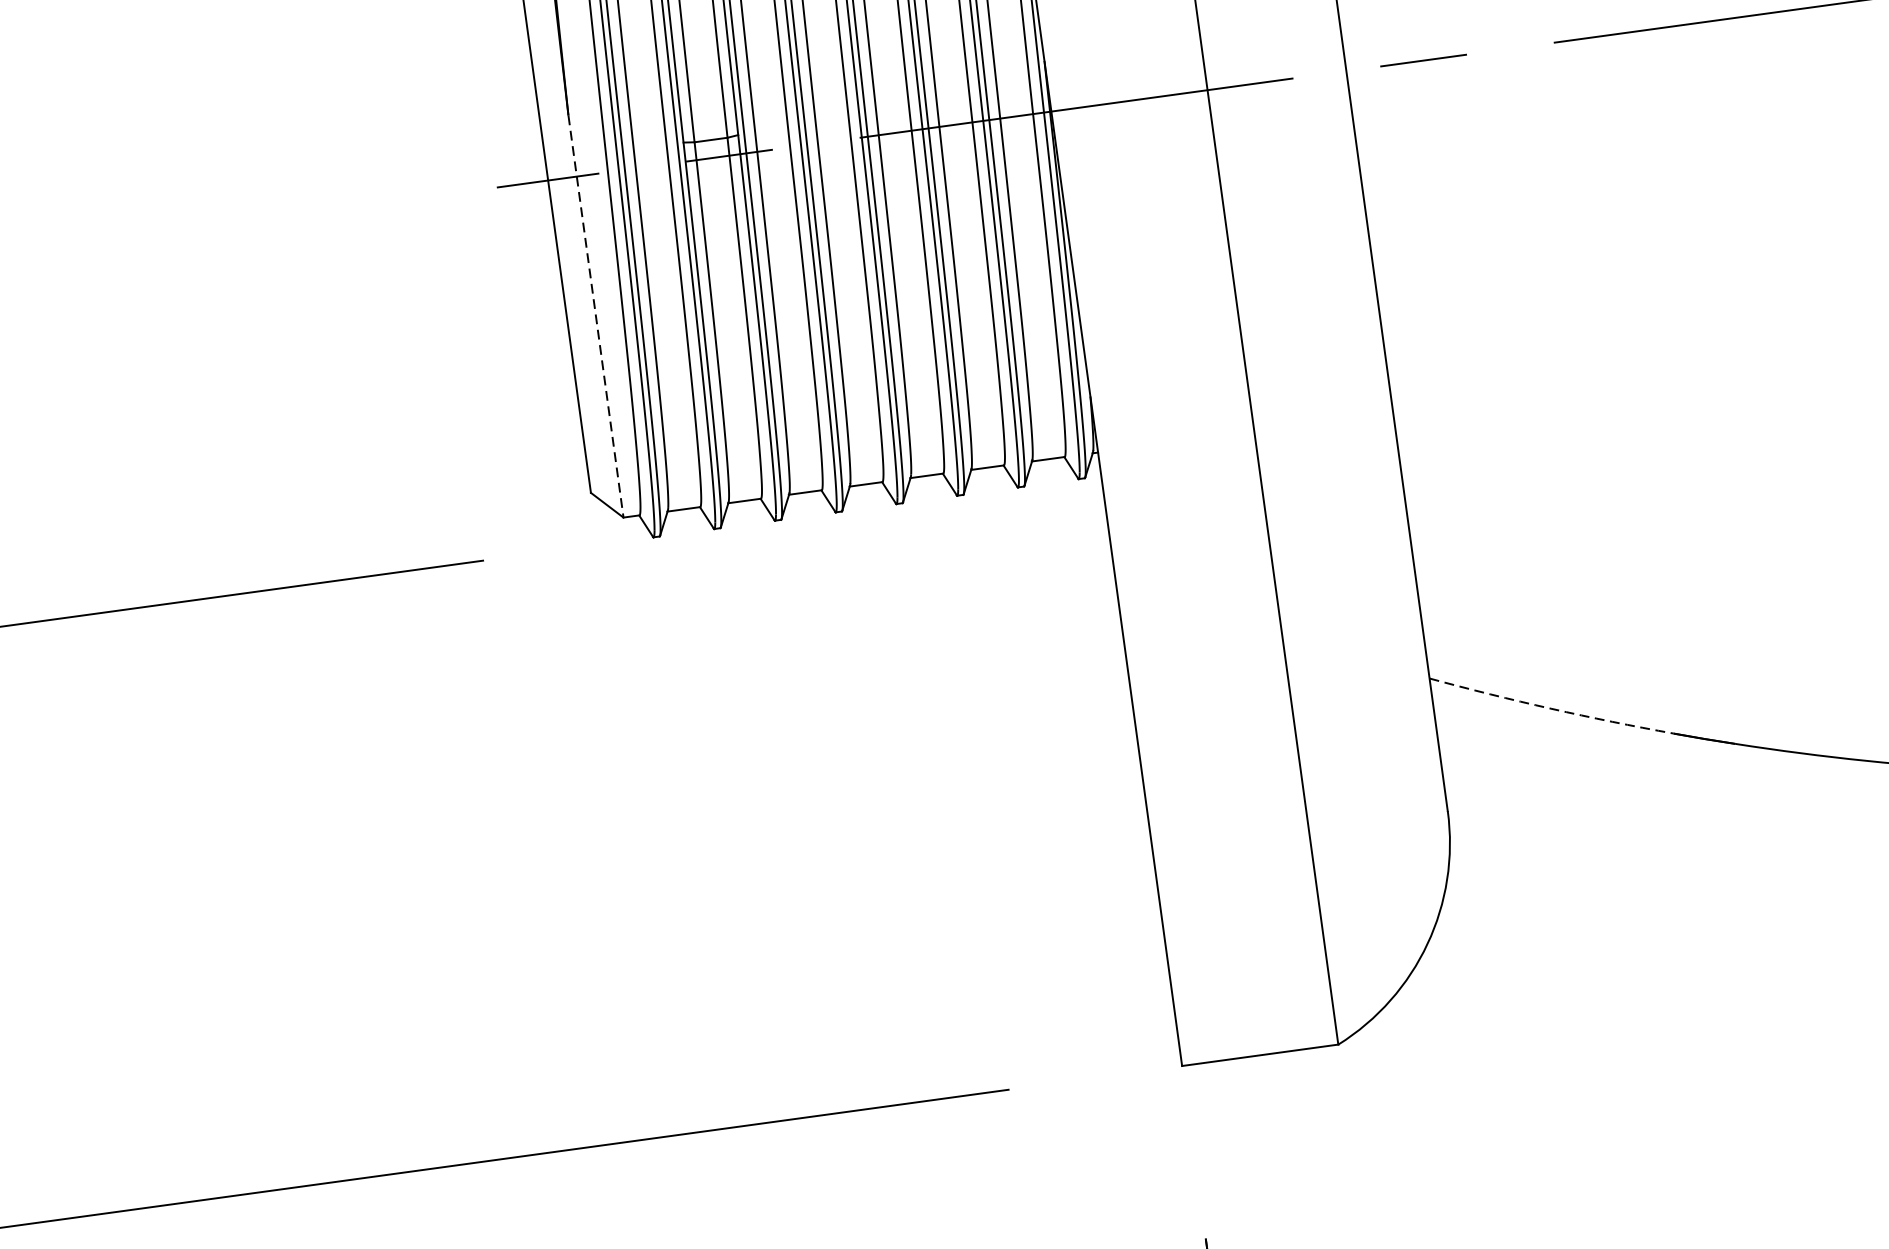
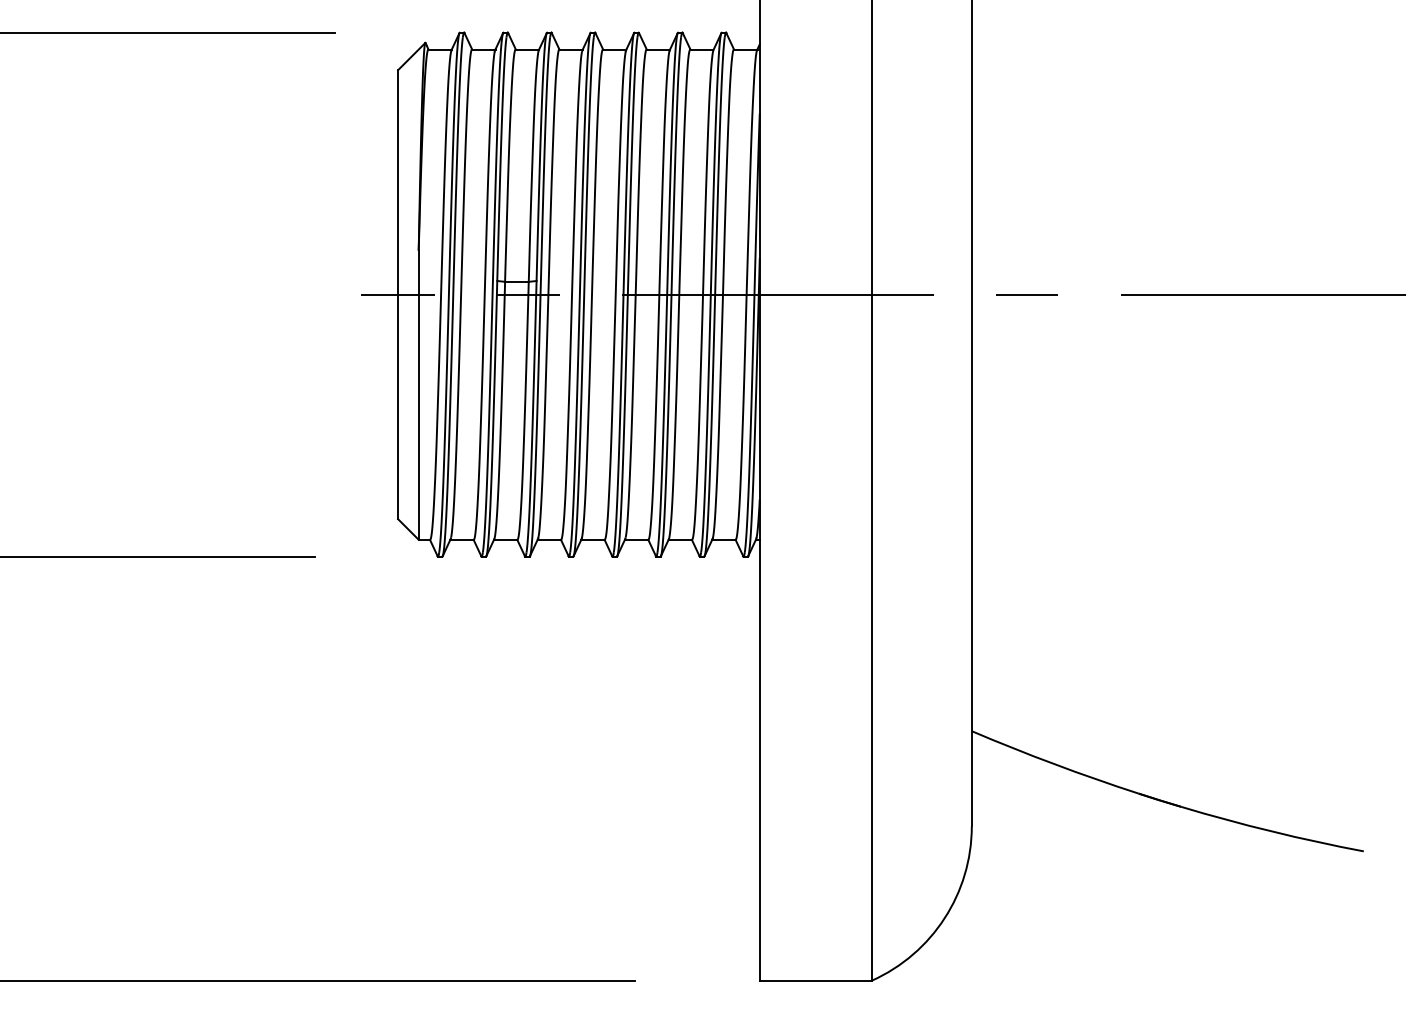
line: (595, 316) -> (418, 395), dashed -> solid
arc: (1551, 709) -> (1054, 764), dashed -> solid

